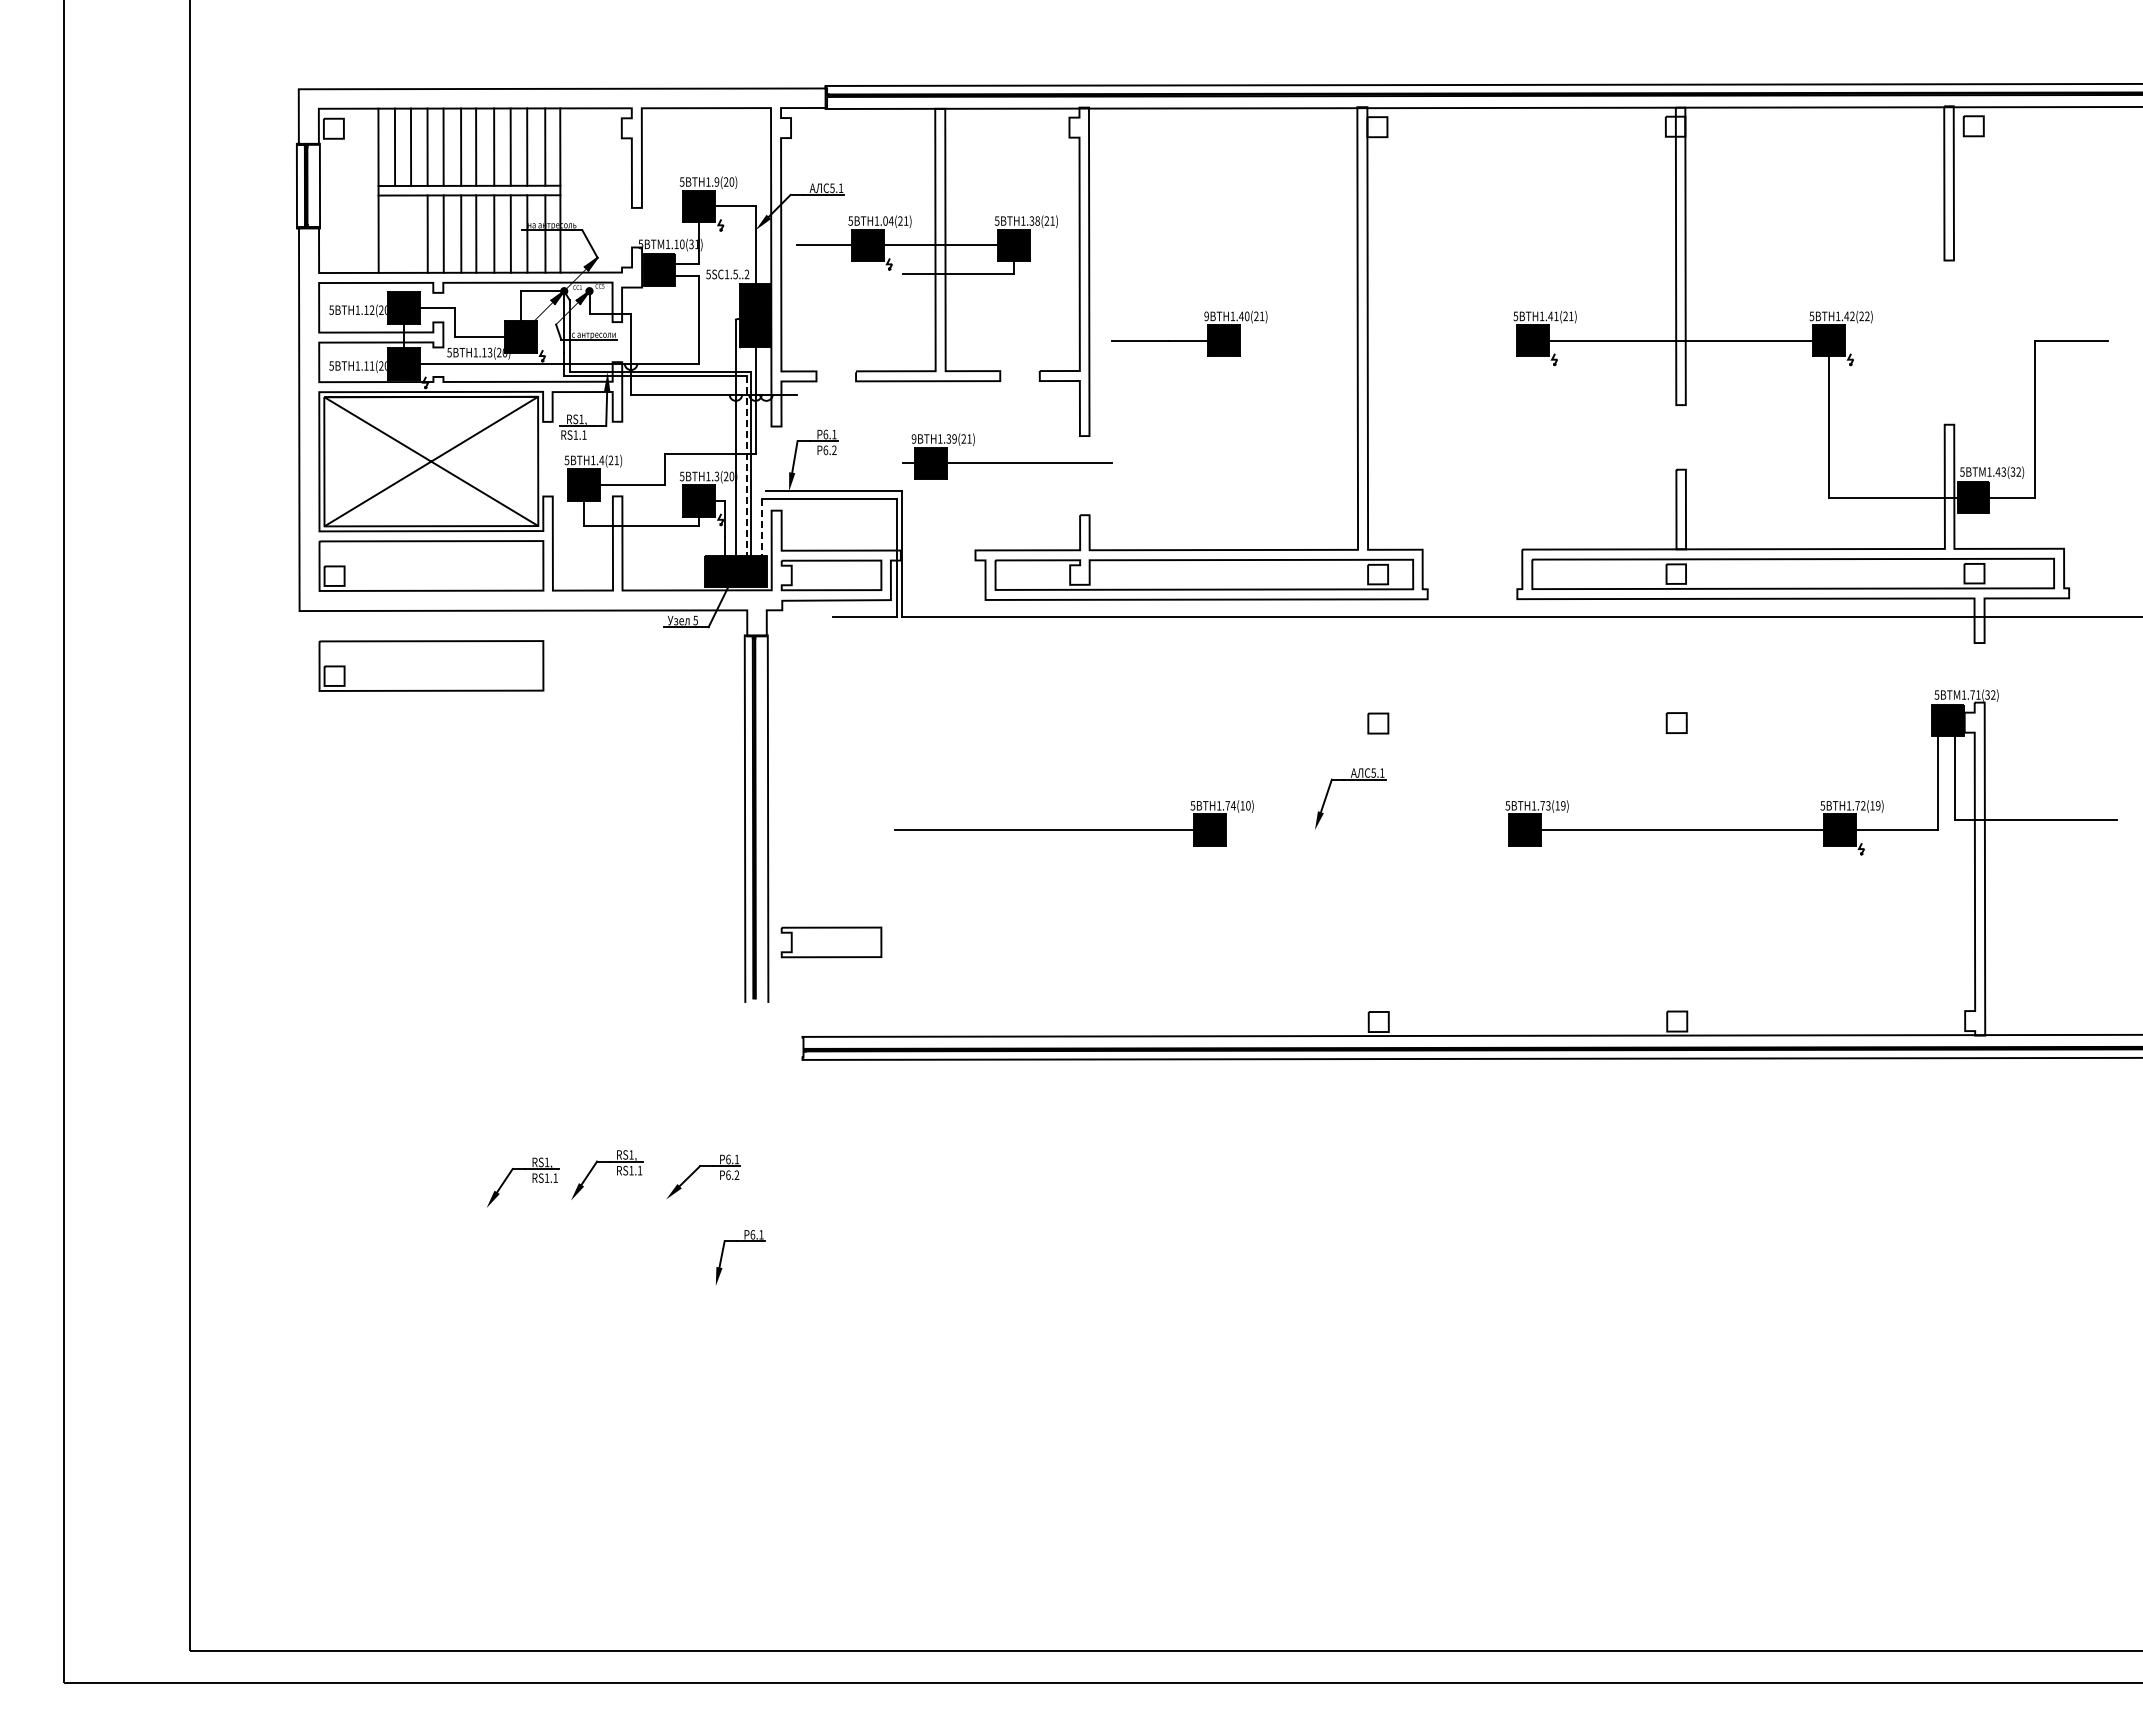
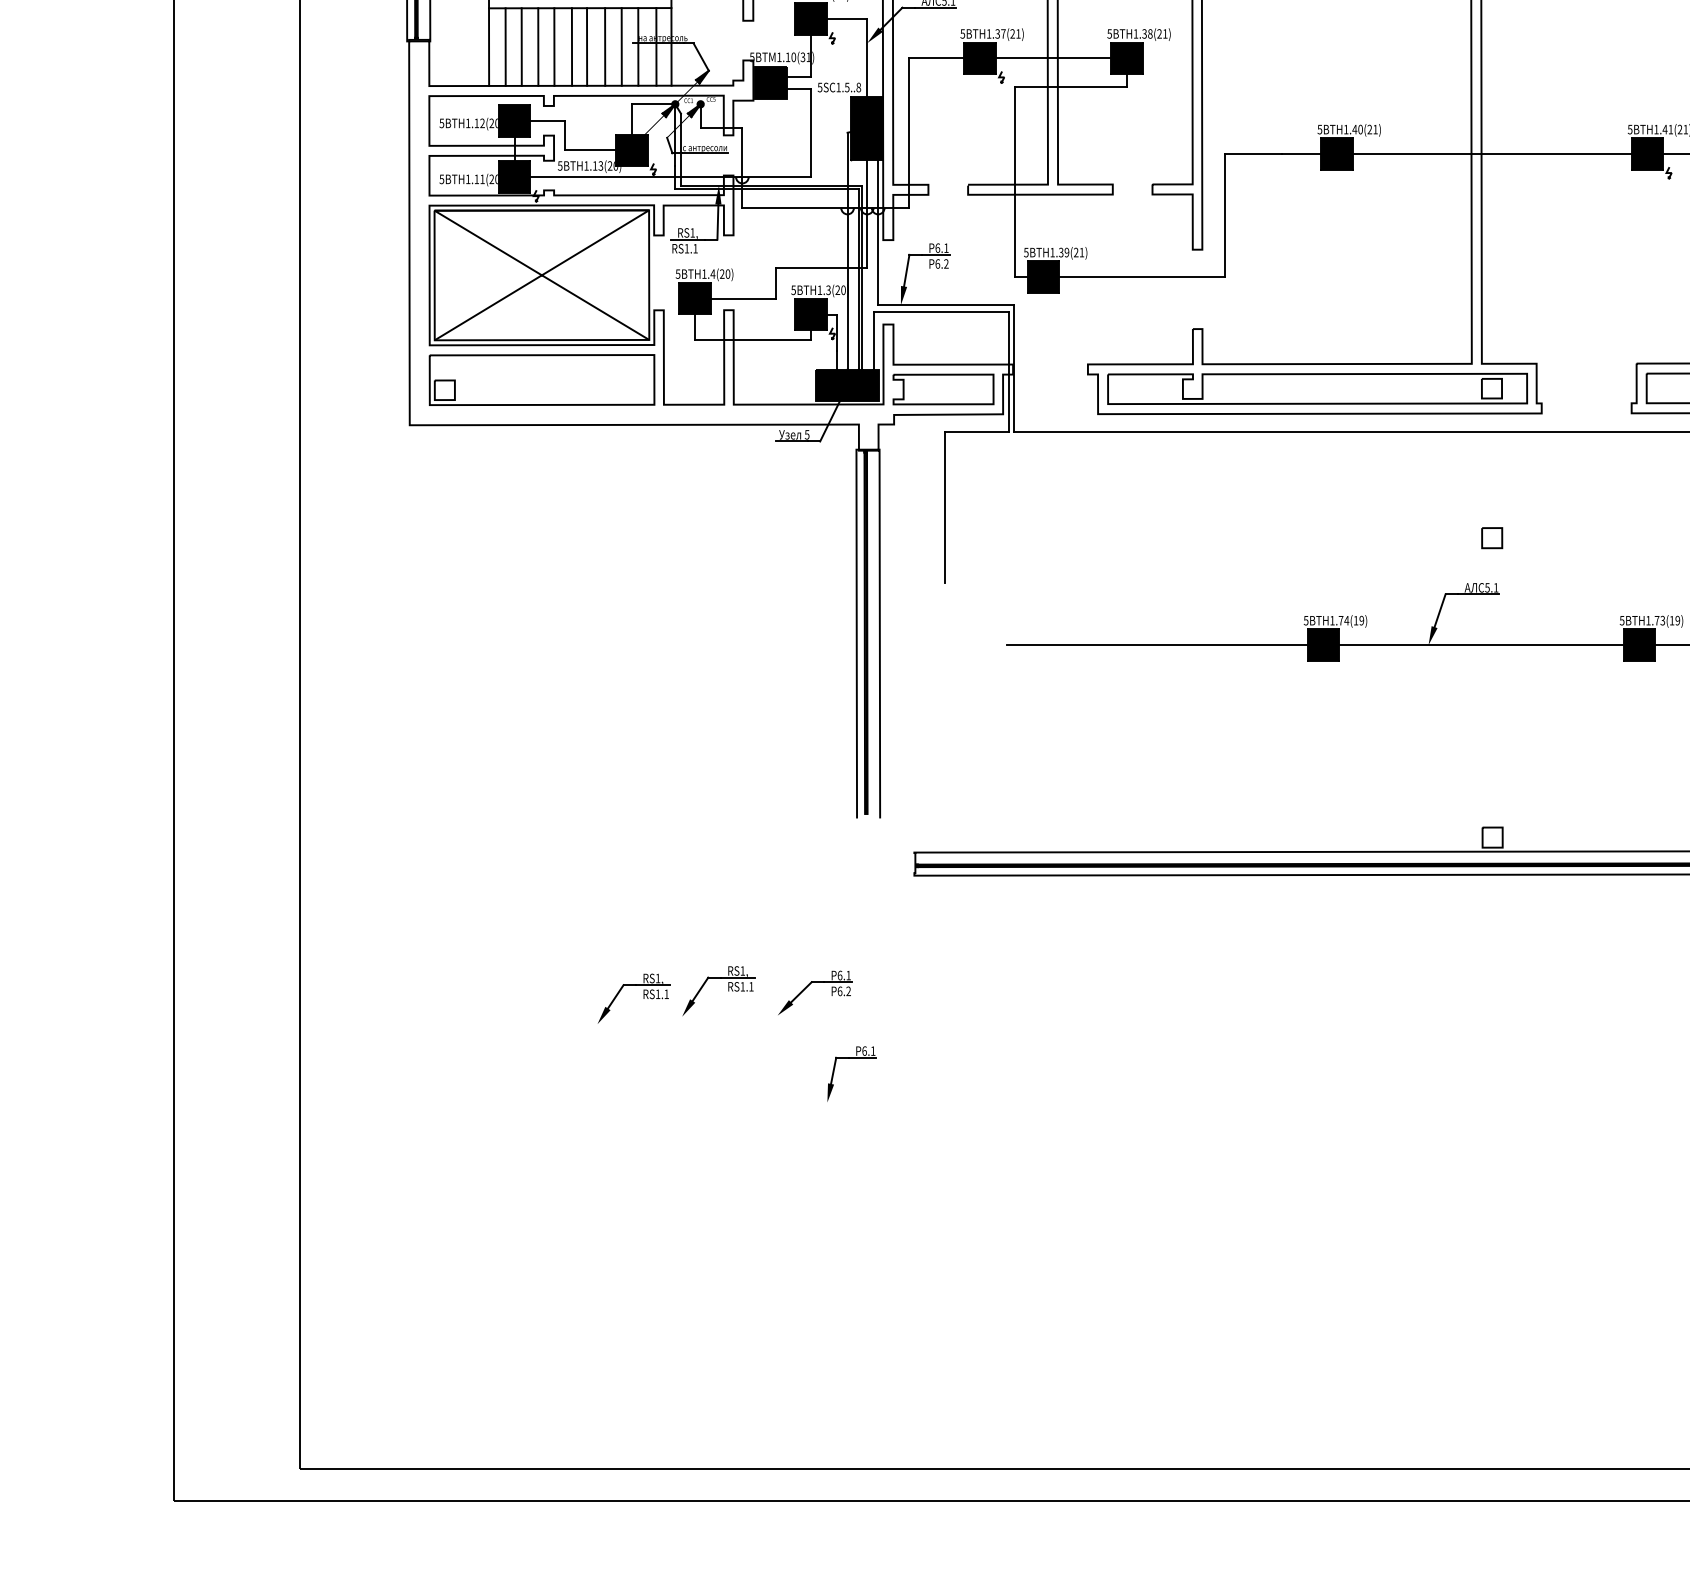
text: (888, 220) -> (1000, 33), 5BTH1.04(21) -> 5BTH1.37(21)
line: (395, 233) -> (506, 46), added
line: (411, 233) -> (522, 46), added
text: (746, 274) -> (858, 87), 5SC1.5..2 -> 5SC1.5..8
text: (1206, 315) -> (1319, 128), 9BTH1.40(21) -> 5BTH1.40(21)
line: (797, 319) -> (909, 132), added
line: (1377, 340) -> (1491, 153), added
line: (902, 368) -> (1014, 181), added
line: (1112, 401) -> (1225, 214), added
line: (766, 418) -> (878, 232), added
text: (913, 438) -> (1025, 252), 9BTH1.39(21) -> 5BTH1.39(21)
text: (616, 460) -> (727, 274), 5BTH1.4(21) -> 5BTH1.4(20)
line: (746, 466) -> (858, 280), dashed -> solid
line: (761, 527) -> (873, 341), dashed -> solid
part: (431, 665) -> (542, 479), removed
line: (832, 692) -> (944, 506), added
text: (1248, 805) -> (1361, 620), 5BTH1.74(10) -> 5BTH1.74(19)
line: (1367, 830) -> (1481, 645), added
part: (831, 942) -> (943, 757), removed

